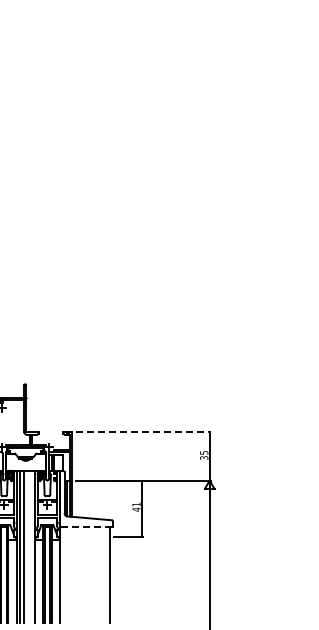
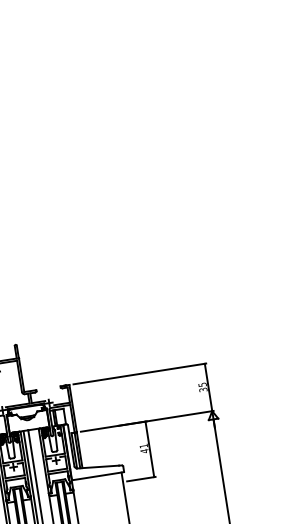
line: (144, 432) -> (140, 373), dashed -> solid
line: (86, 527) -> (98, 476), dashed -> solid

